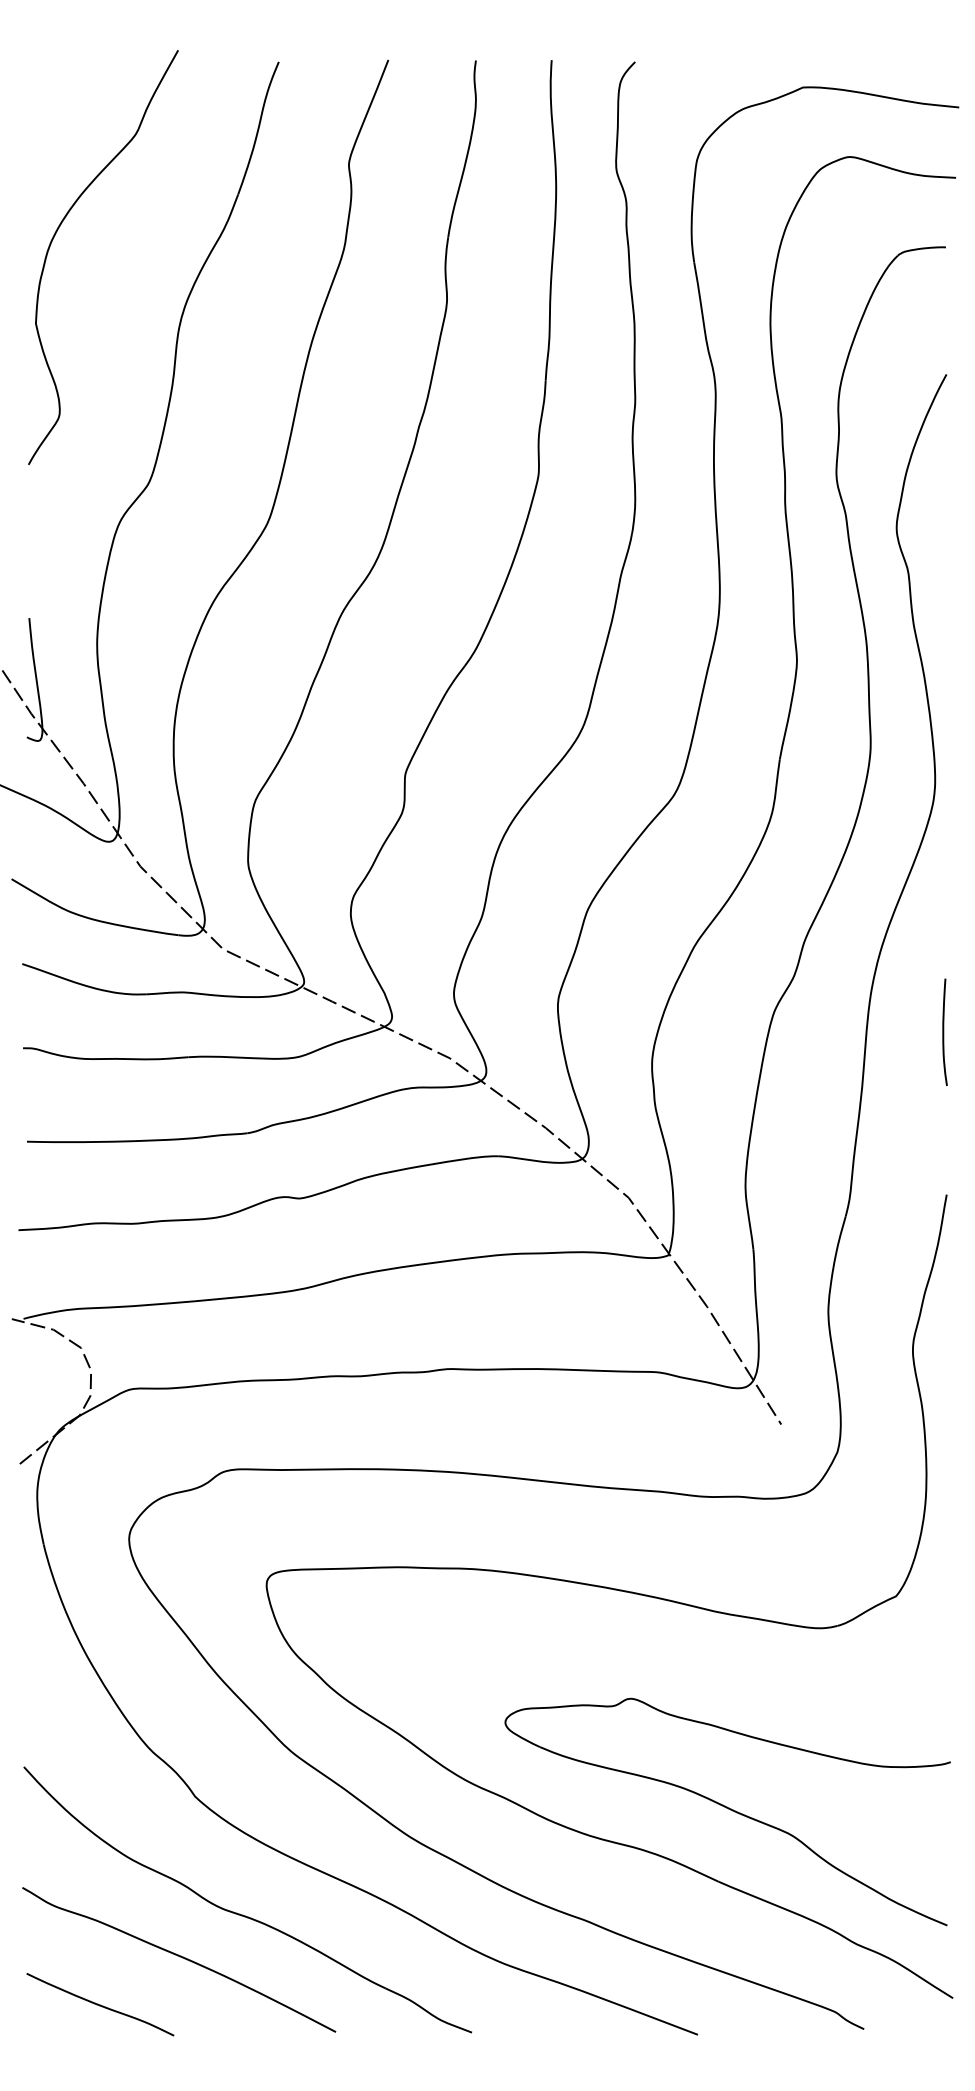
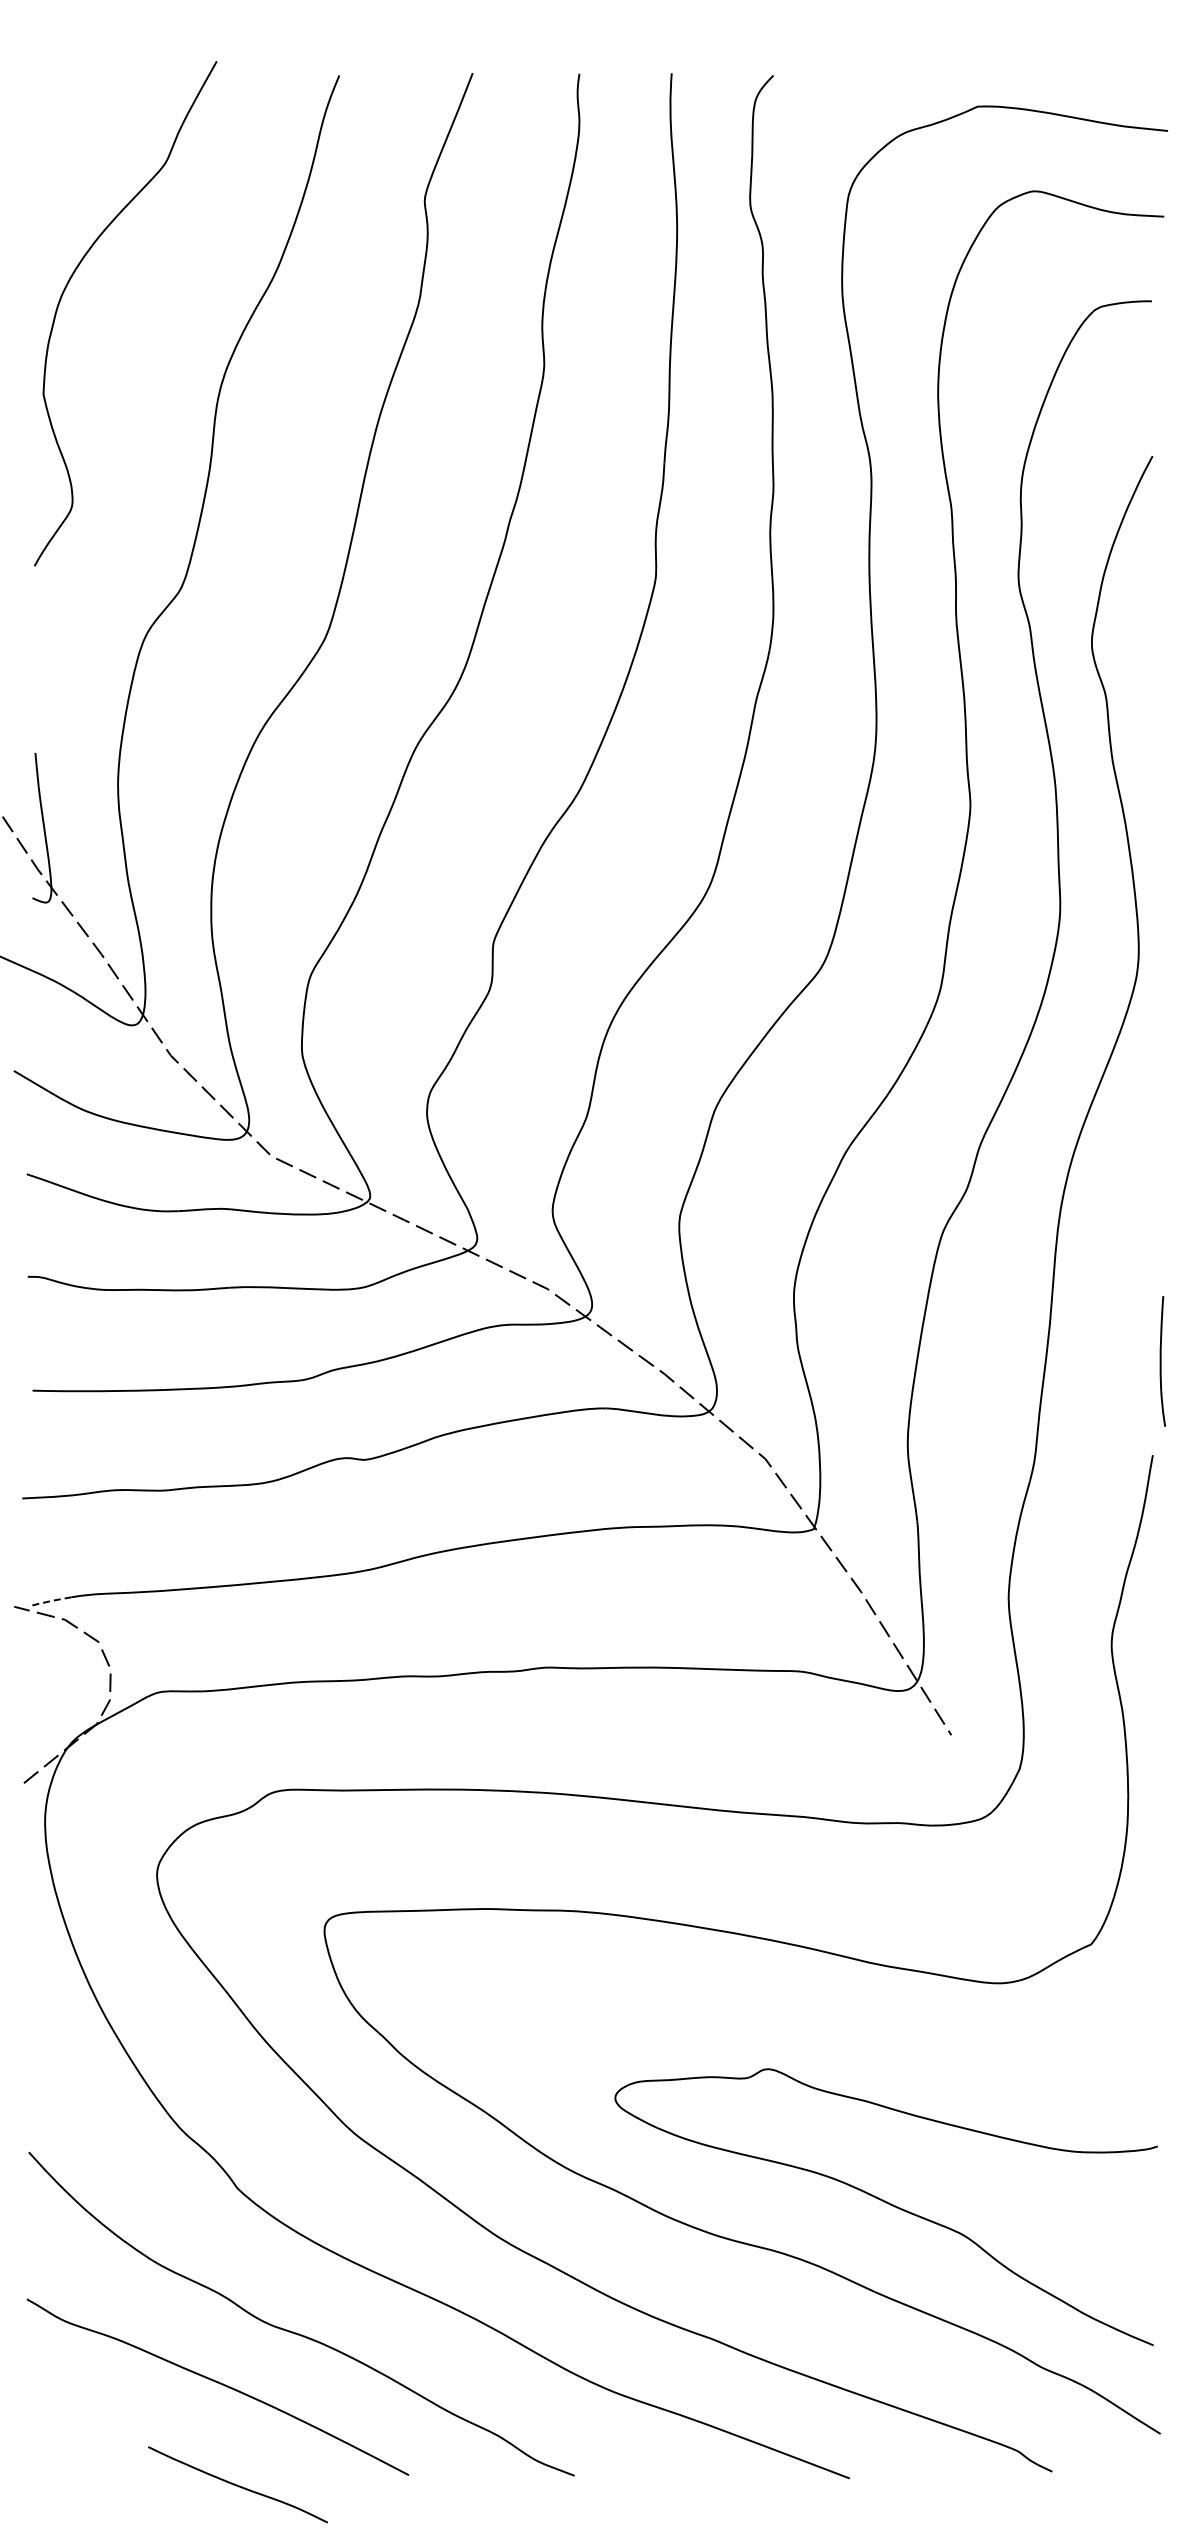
curve: (943, 1032) -> (1161, 1361), moved
line: (40, 1314) -> (49, 1601), solid -> dashed
curve: (99, 2004) -> (237, 2484), moved

